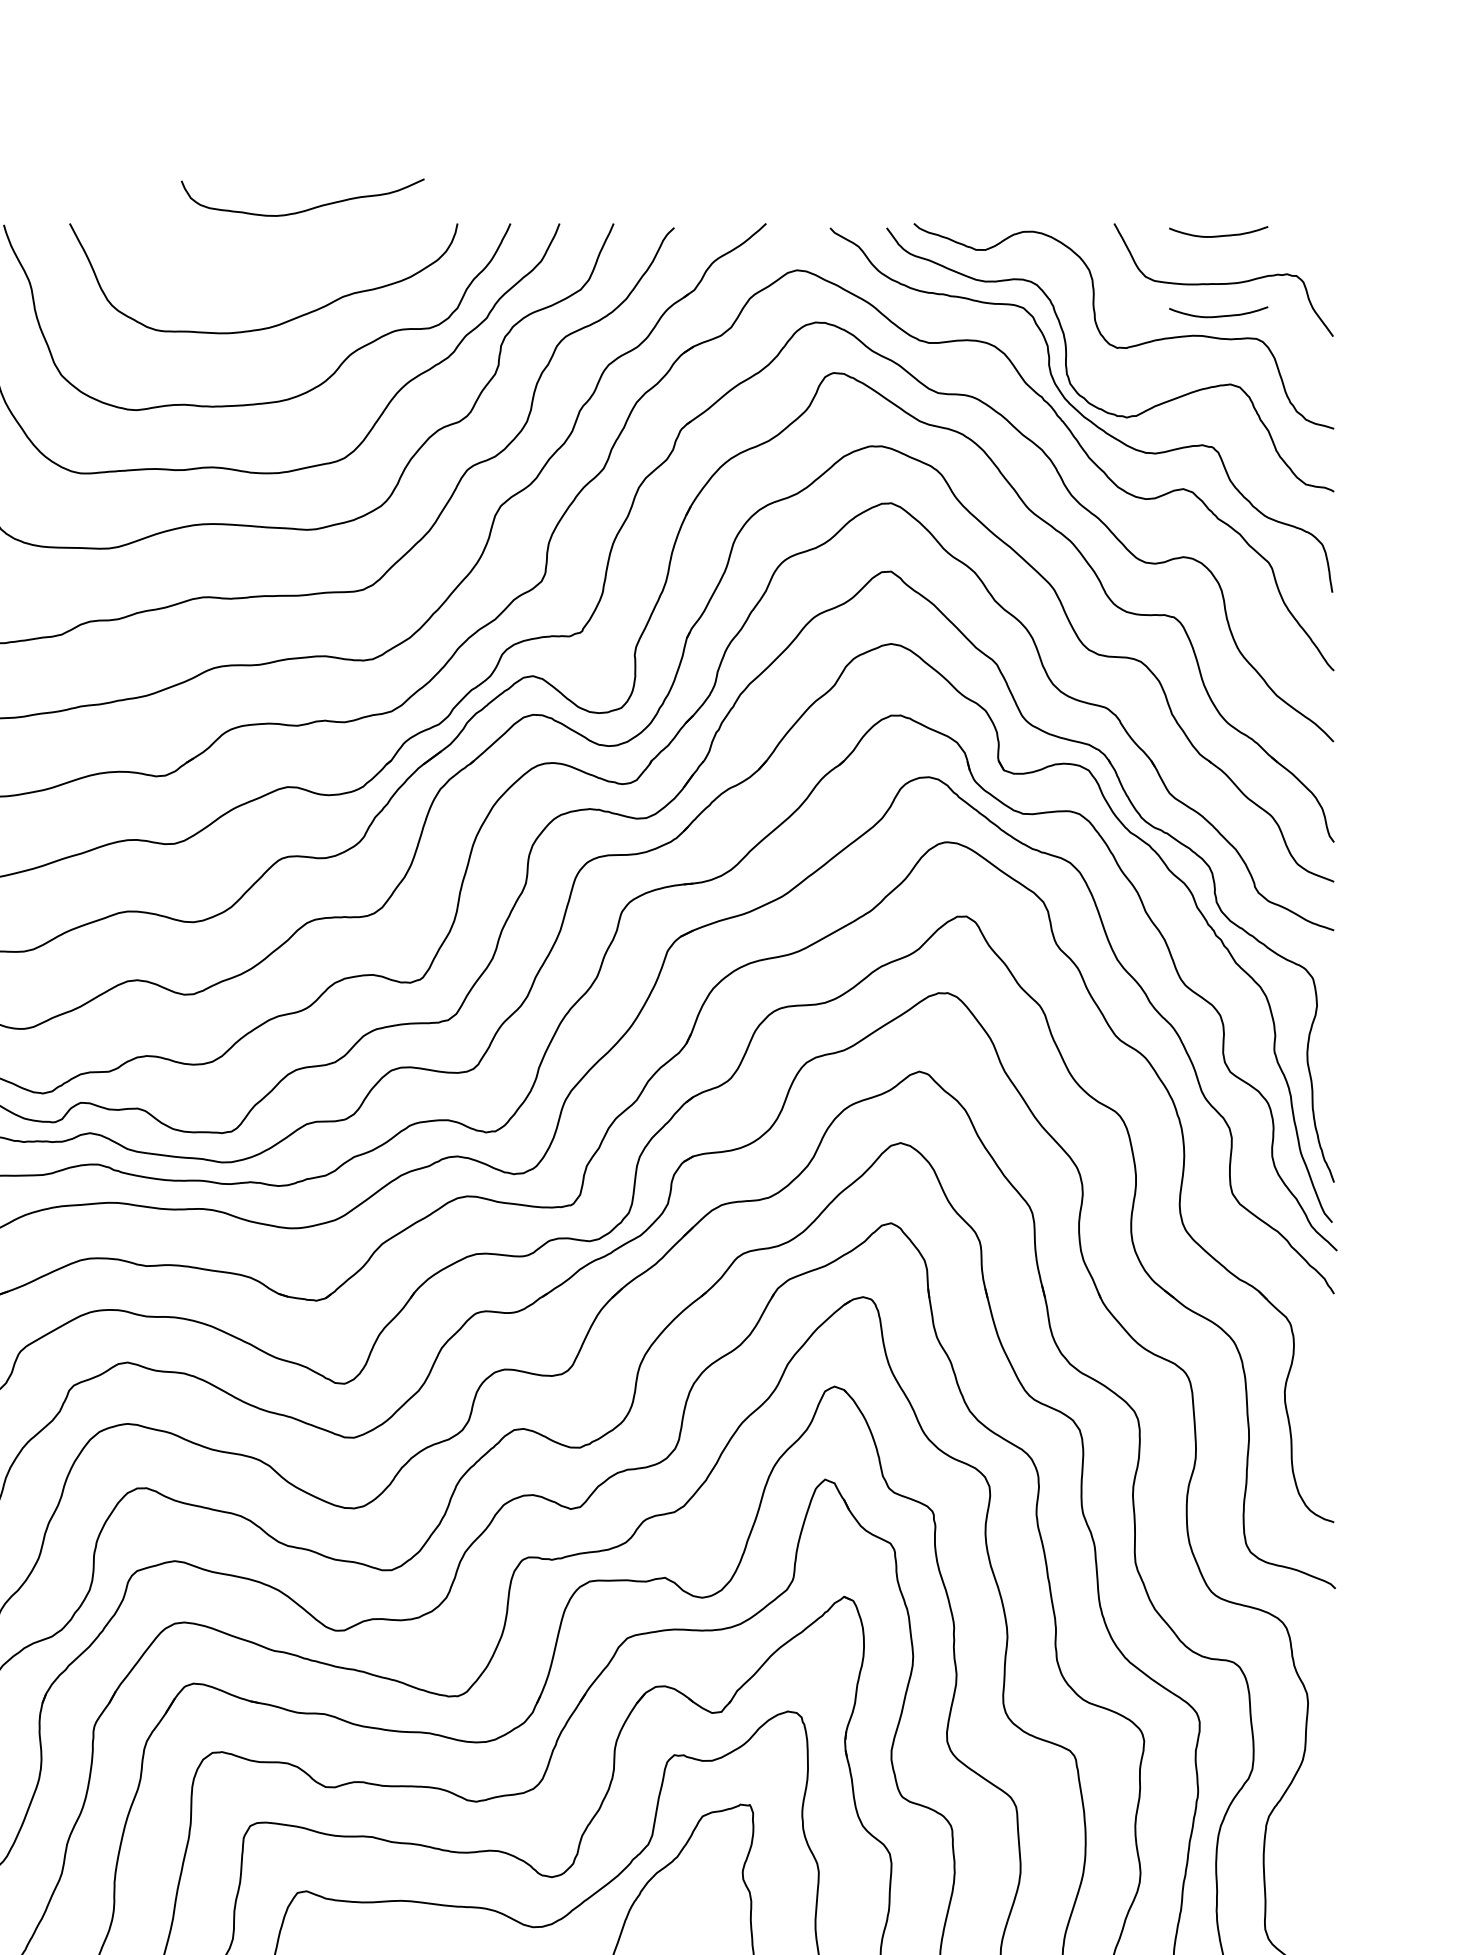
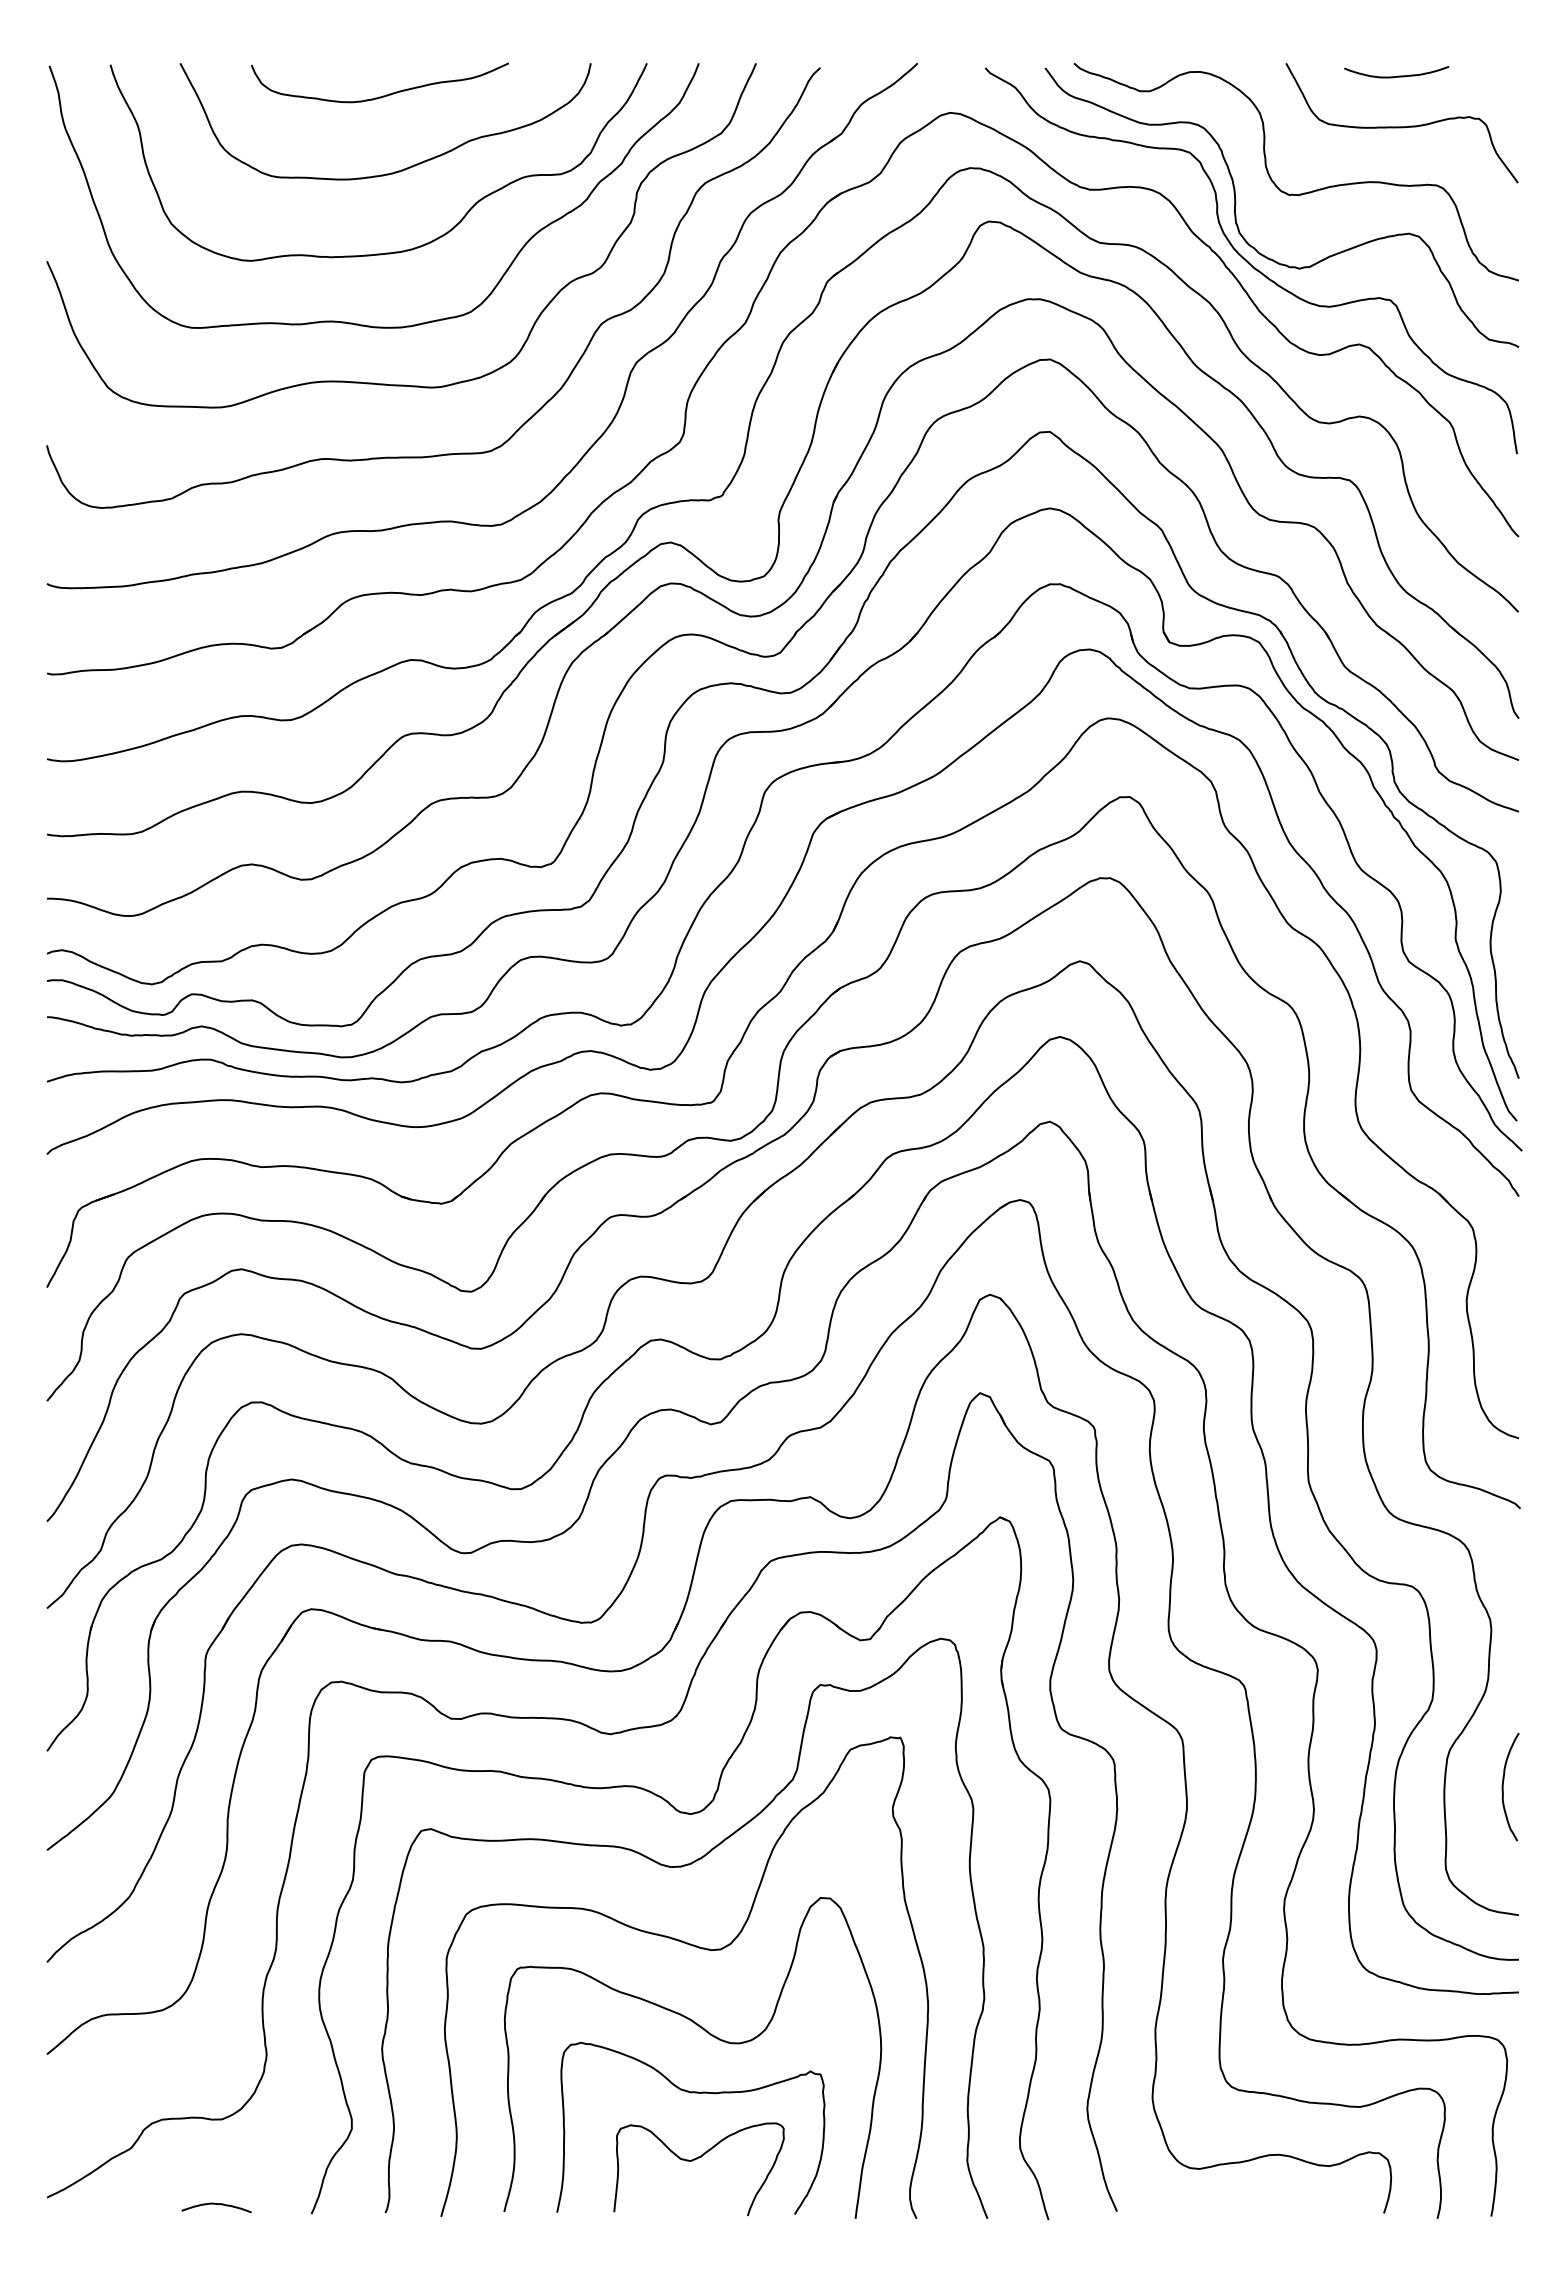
curve: (306, 209) -> (383, 95), moved
curve: (1219, 315) -> (1397, 160), removed
curve: (1319, 1851) -> (1503, 1786), added

